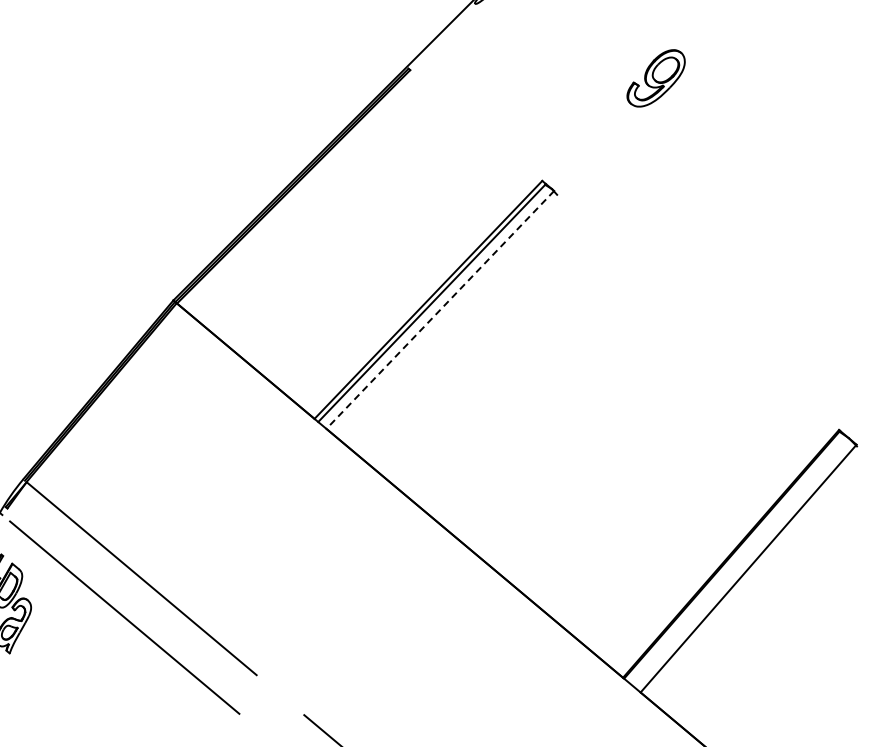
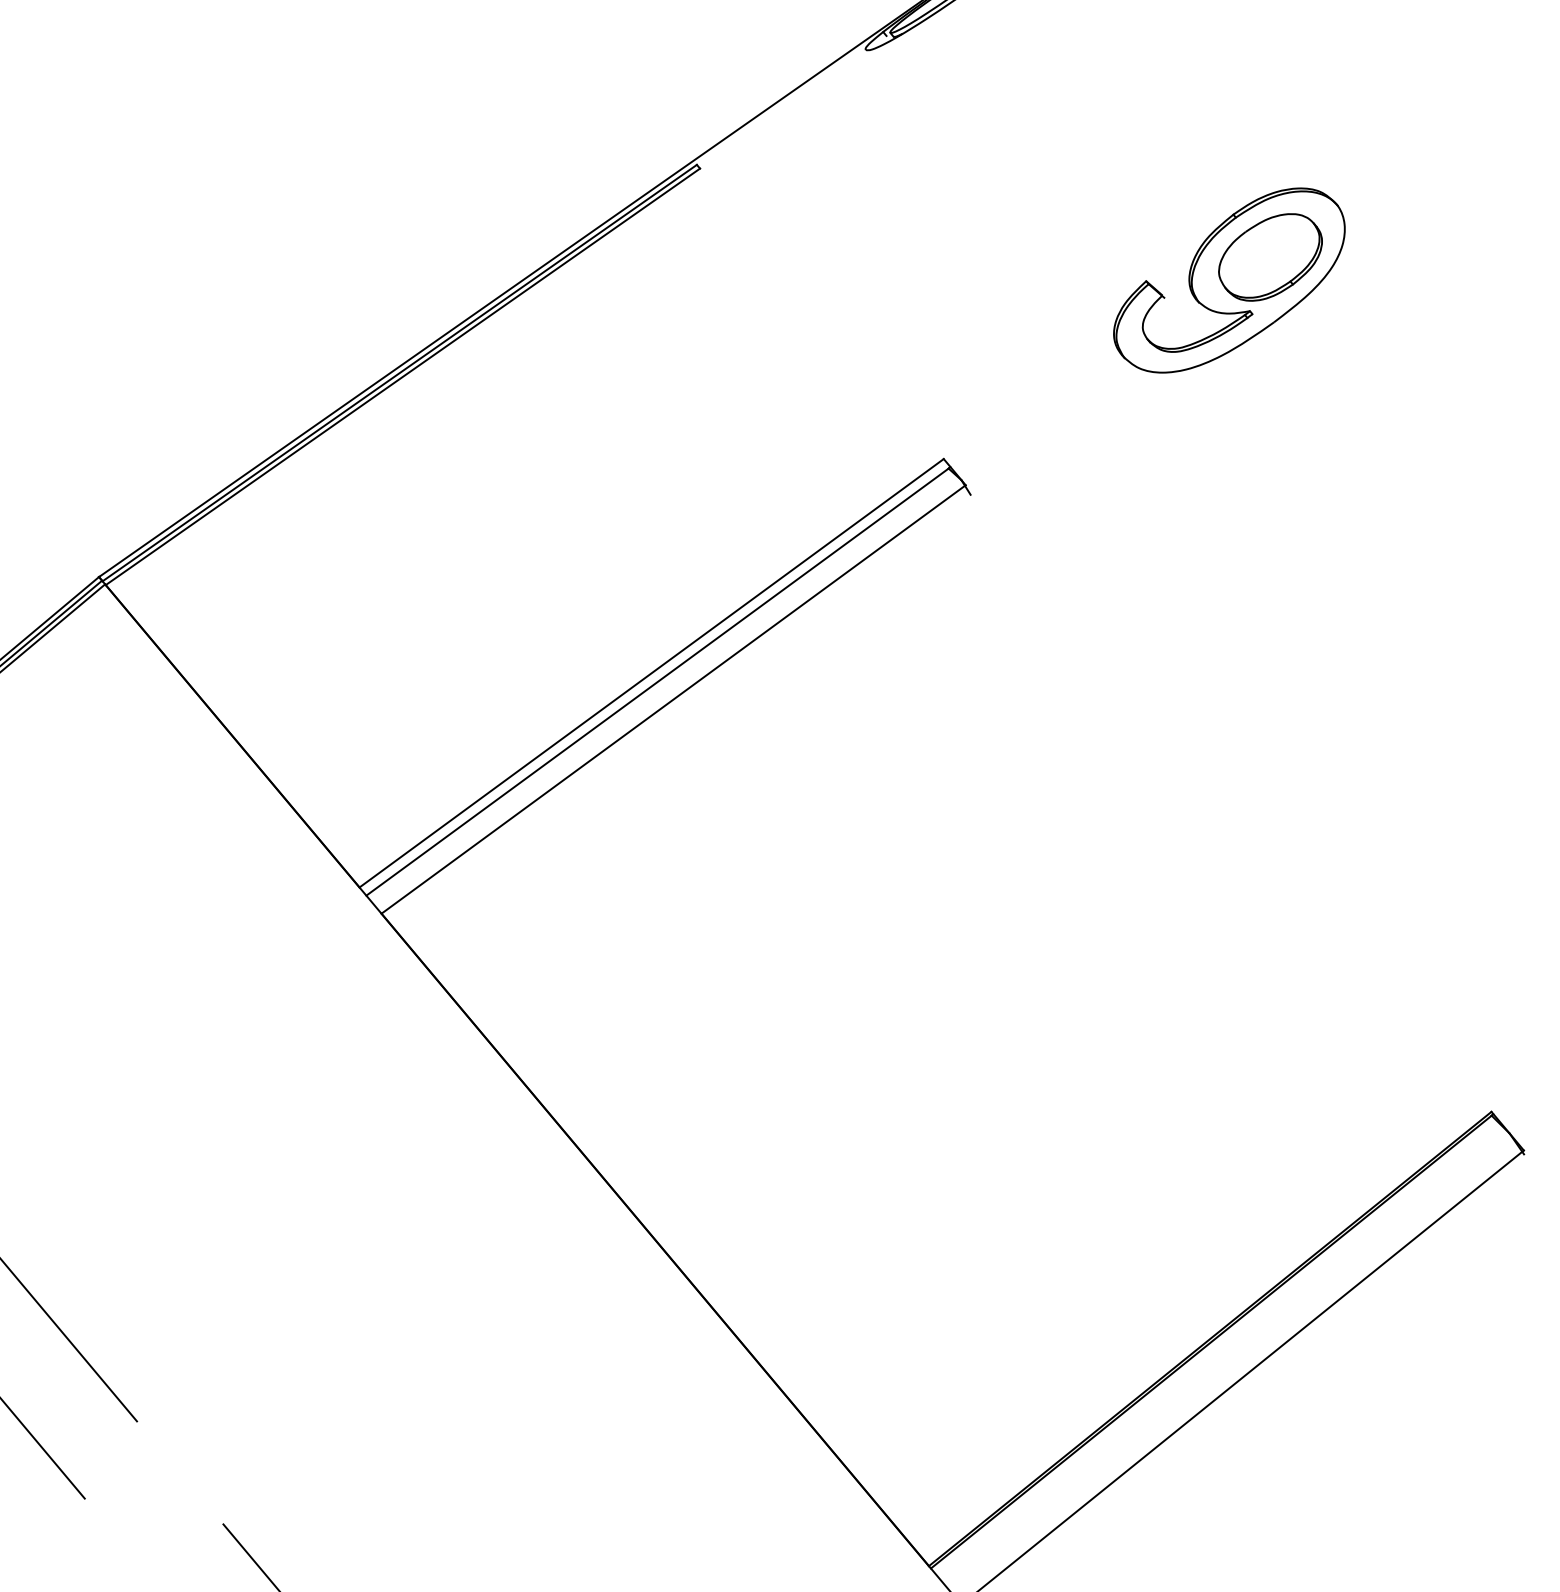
part: (655, 78) -> (1228, 280), size x1.67
line: (440, 309) -> (674, 698), dashed -> solid

